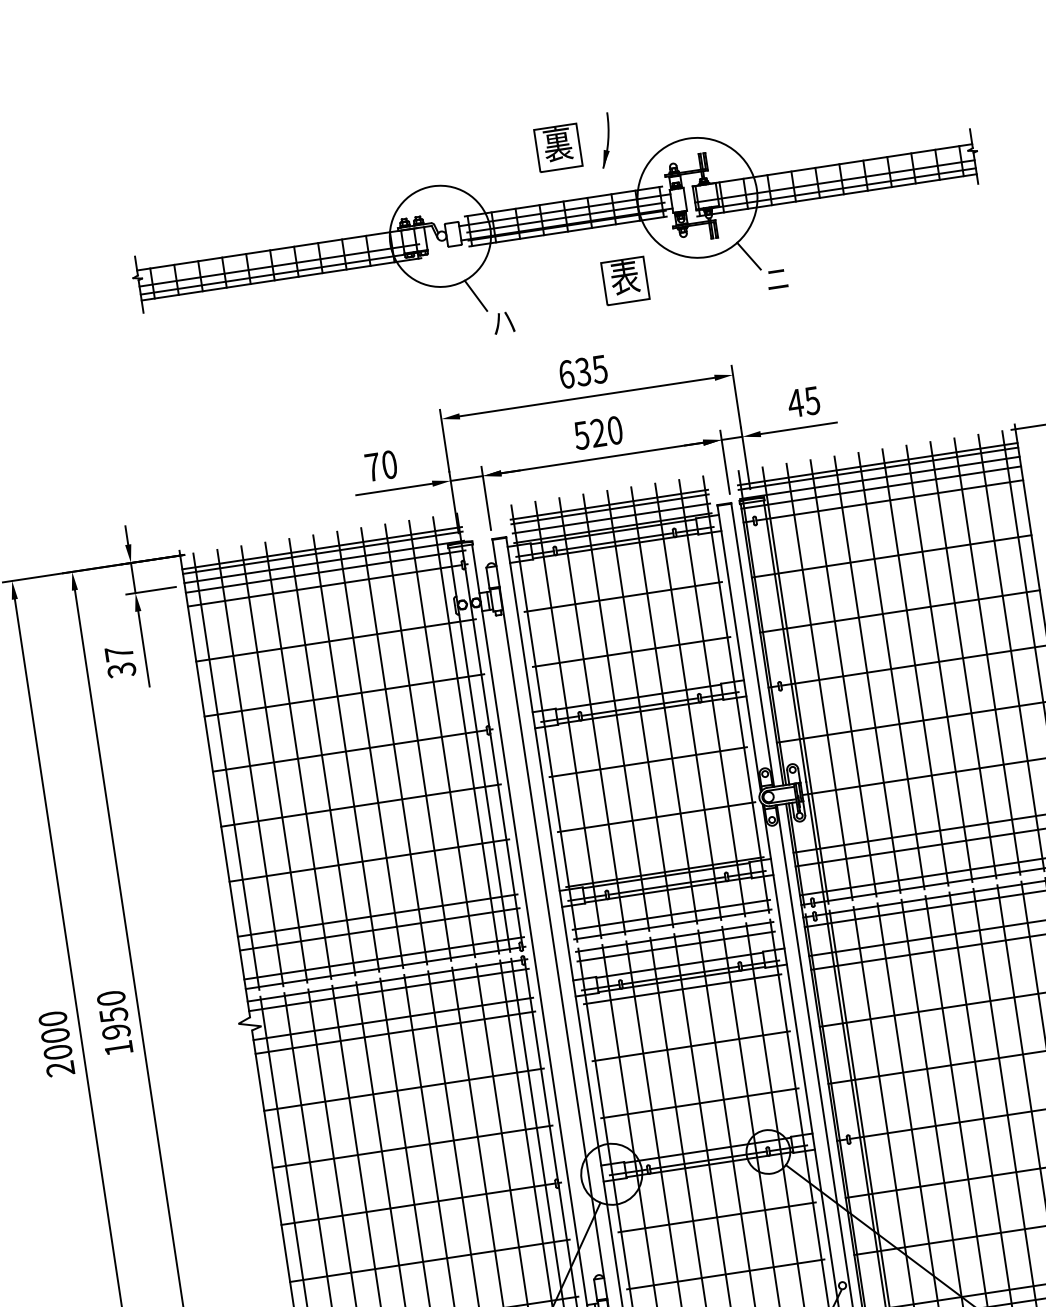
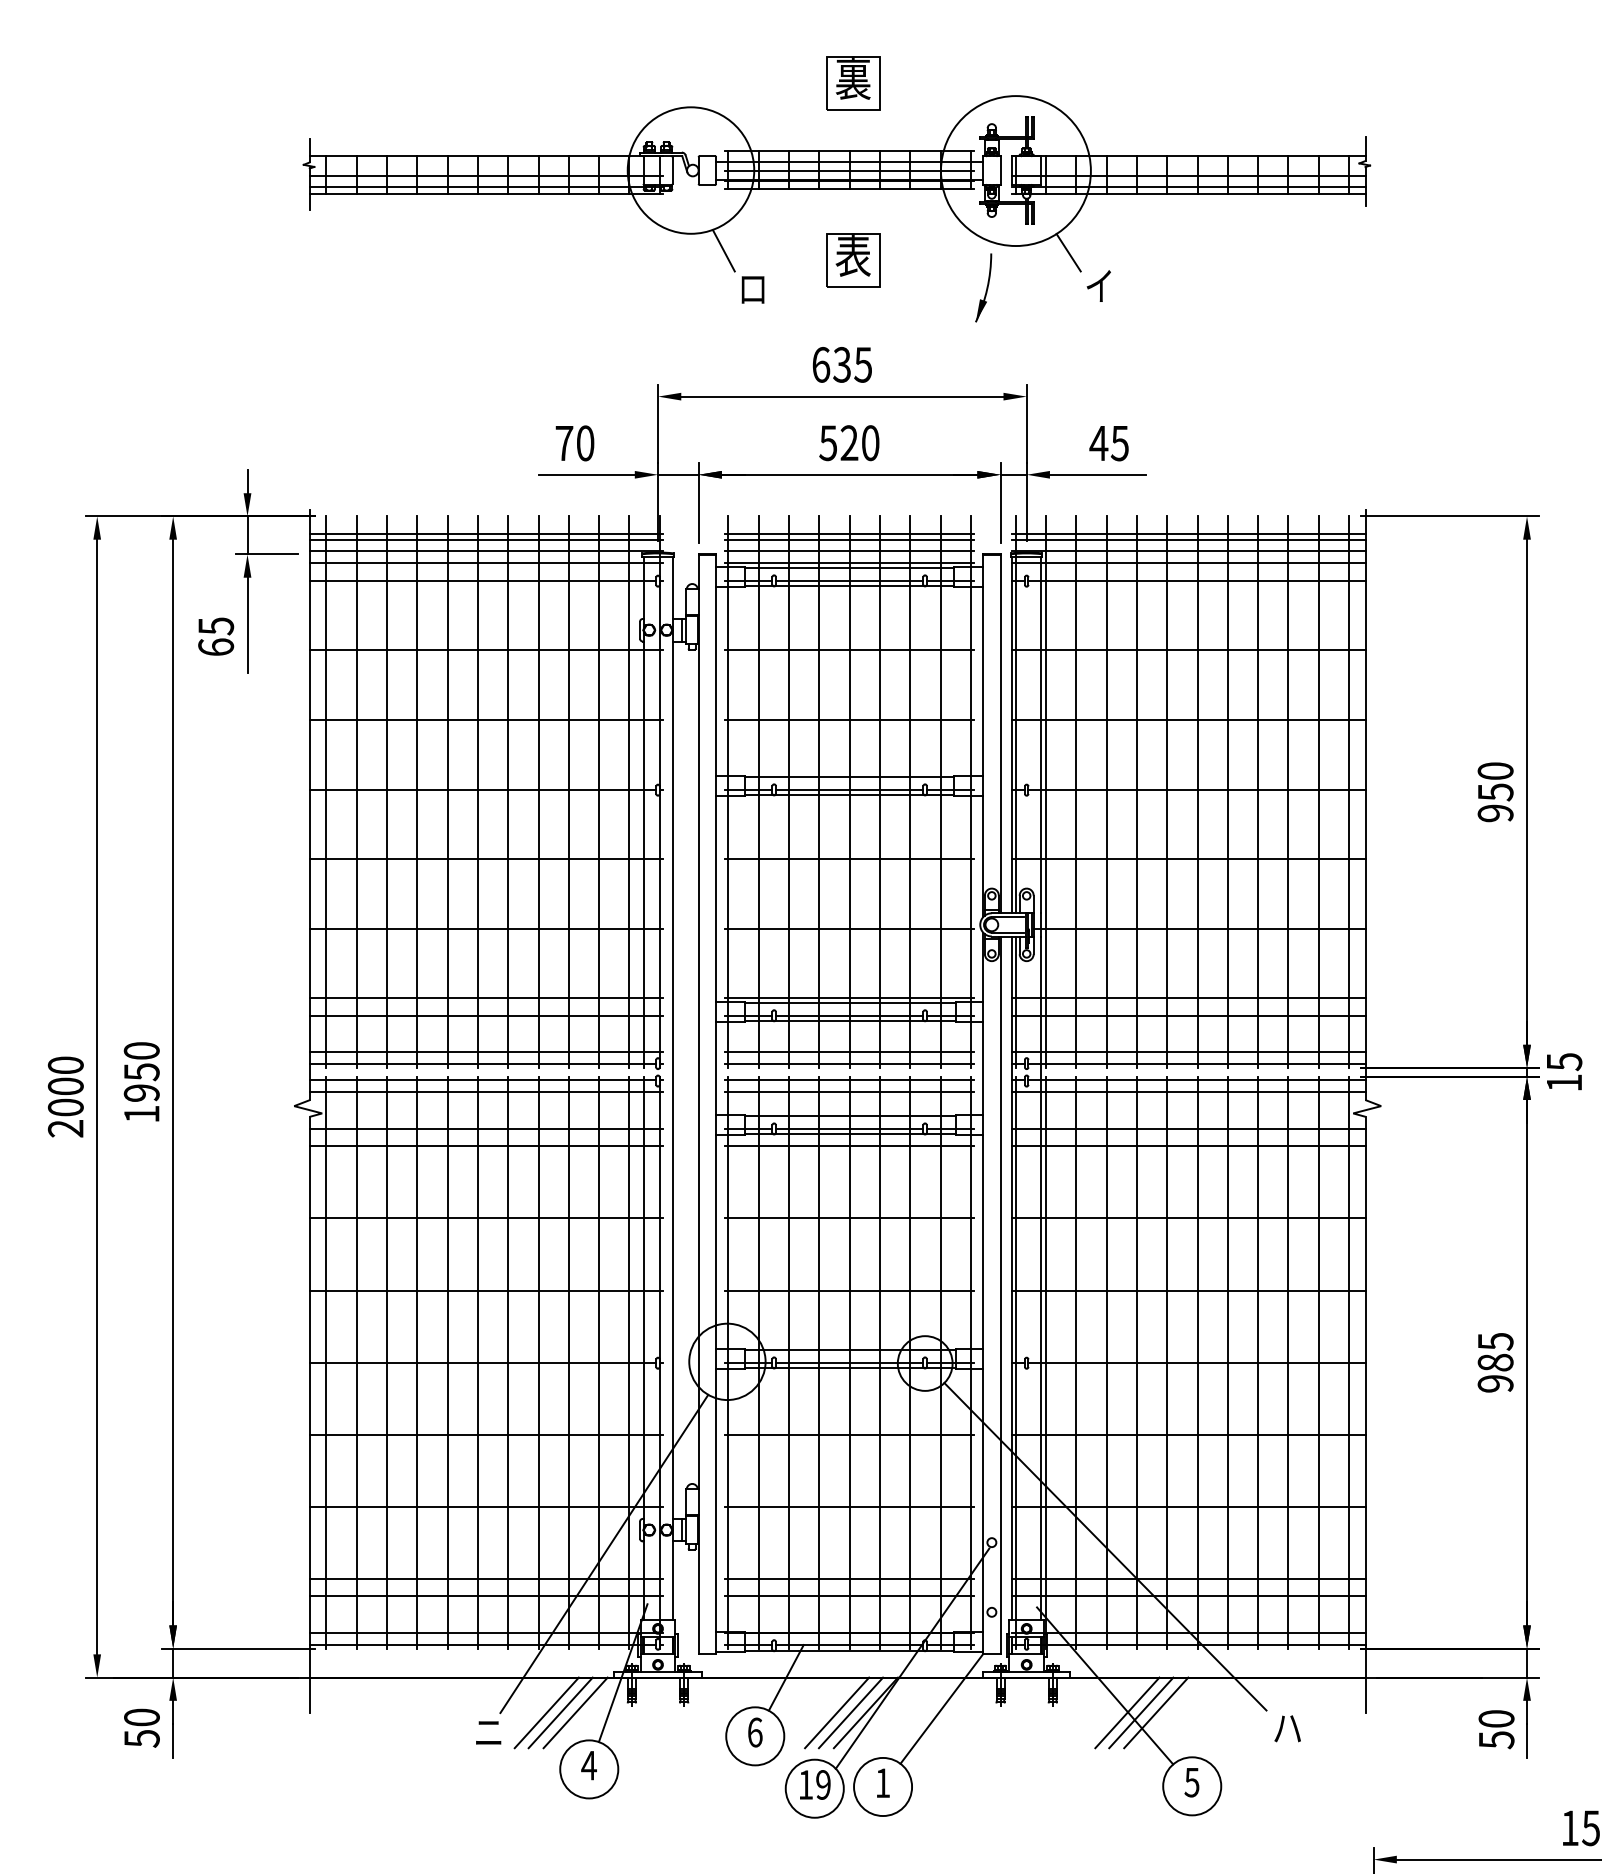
part: (605, 140) -> (983, 287), moved
text: (776, 278) -> (1098, 285), ニ -> イ
part: (625, 281) -> (853, 260), moved
text: (503, 323) -> (752, 289), ハ -> ロ
text: (120, 661) -> (216, 636), 37 -> 65

